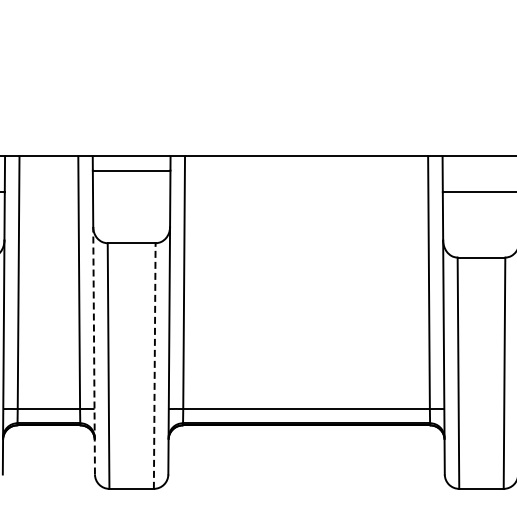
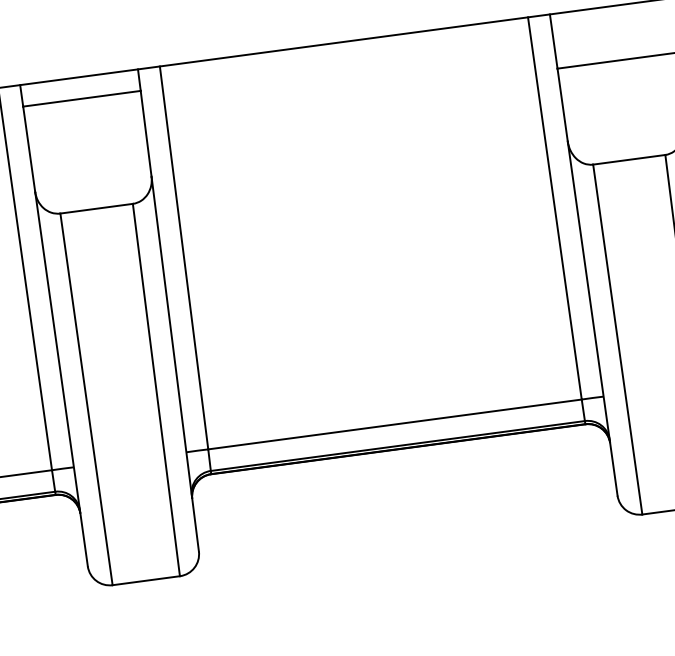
line: (94, 350) -> (62, 378), dashed -> solid
line: (154, 366) -> (156, 390), dashed -> solid

